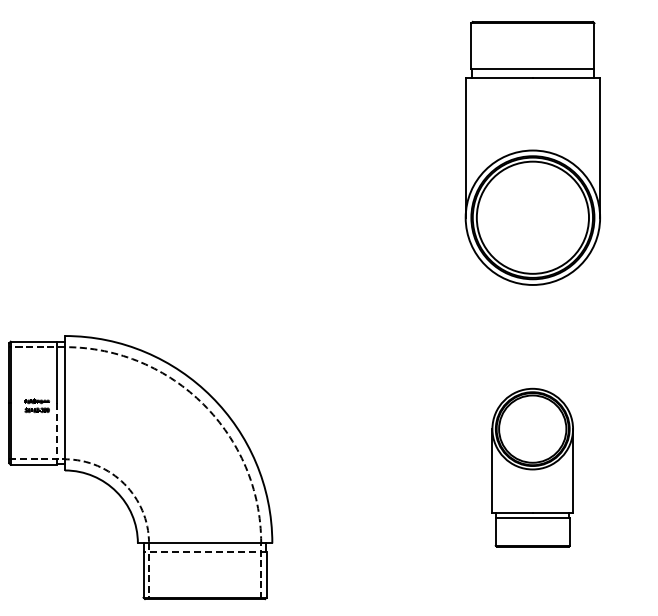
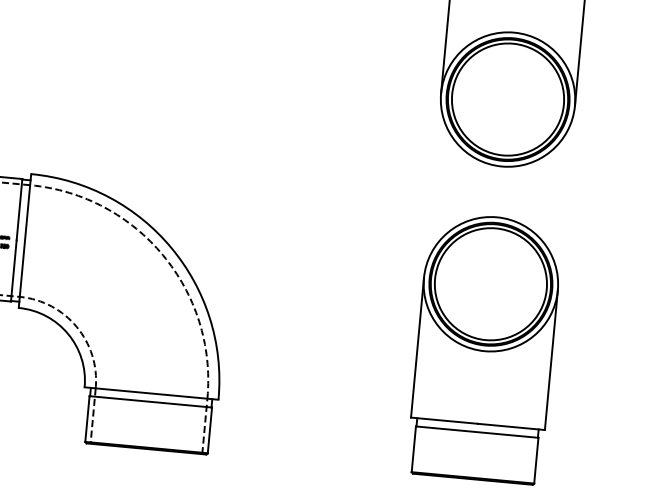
line: (56, 434) -> (13, 271), dashed -> solid
part: (532, 467) -> (484, 348), size x1.67
line: (205, 551) -> (151, 401), dashed -> solid

